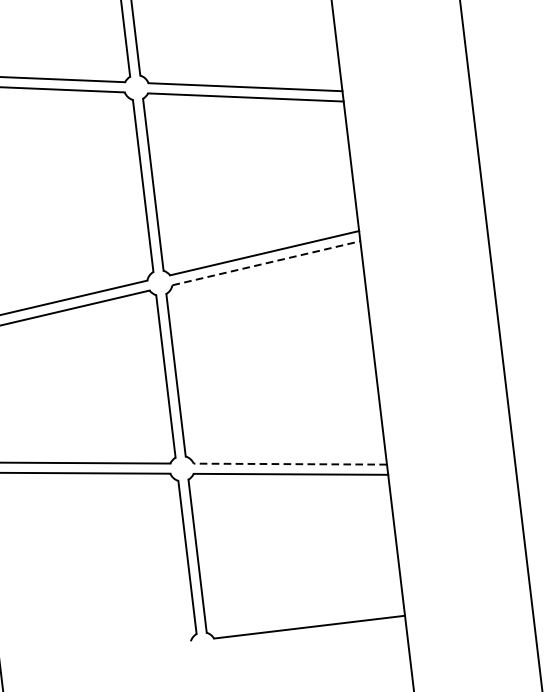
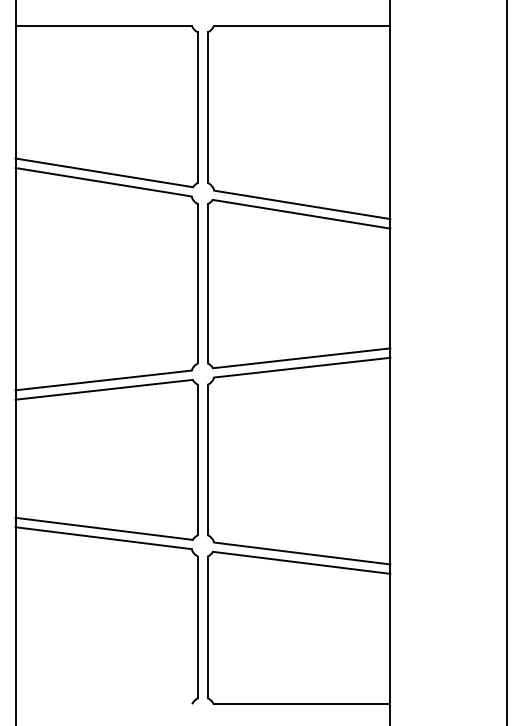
line: (266, 263) -> (302, 367), dashed -> solid
line: (290, 464) -> (302, 553), dashed -> solid

